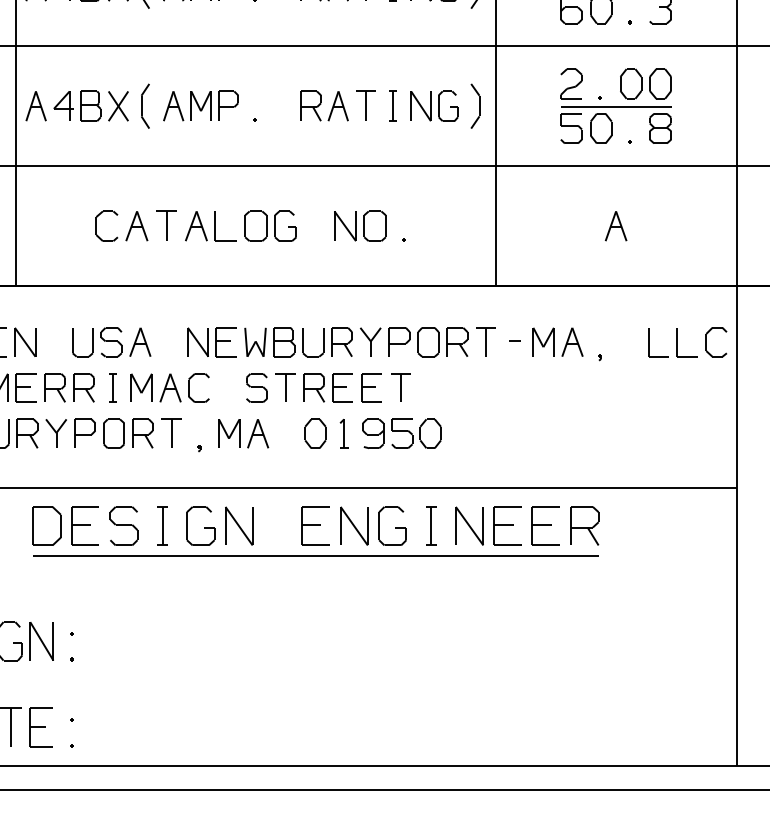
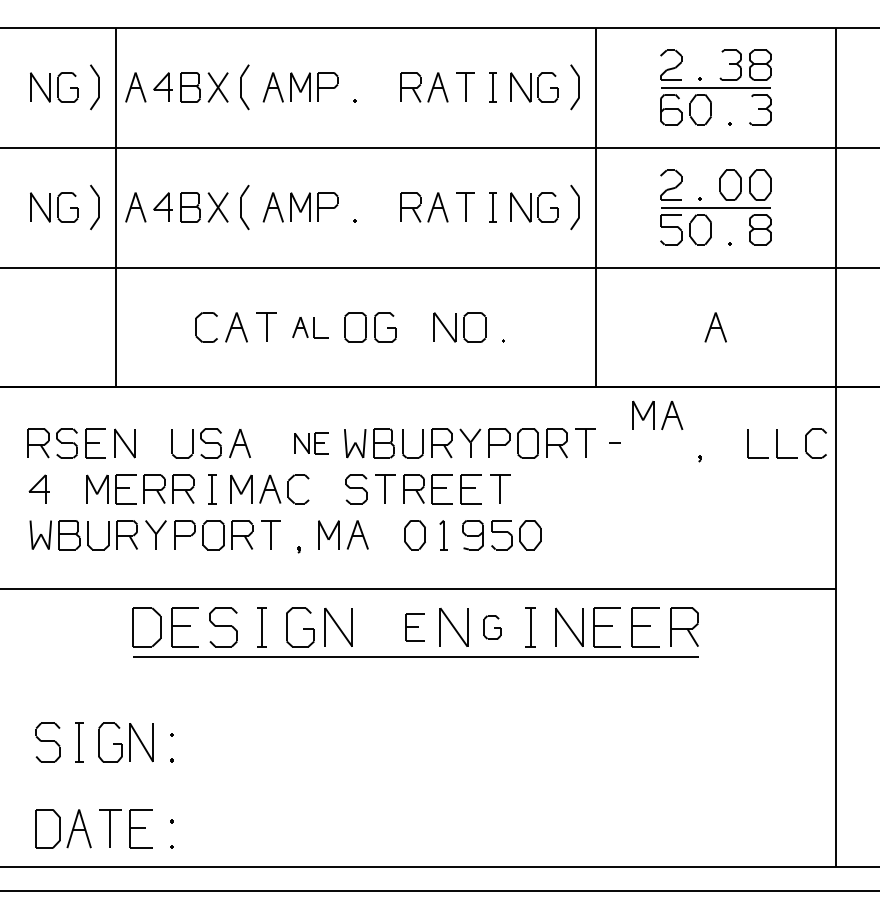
part: (210, 226) -> (310, 327), size x0.7
part: (557, 341) -> (657, 414), moved
part: (211, 342) -> (311, 443), size x0.7
part: (314, 526) -> (414, 627), size x0.7
part: (392, 526) -> (492, 627), size x0.6

